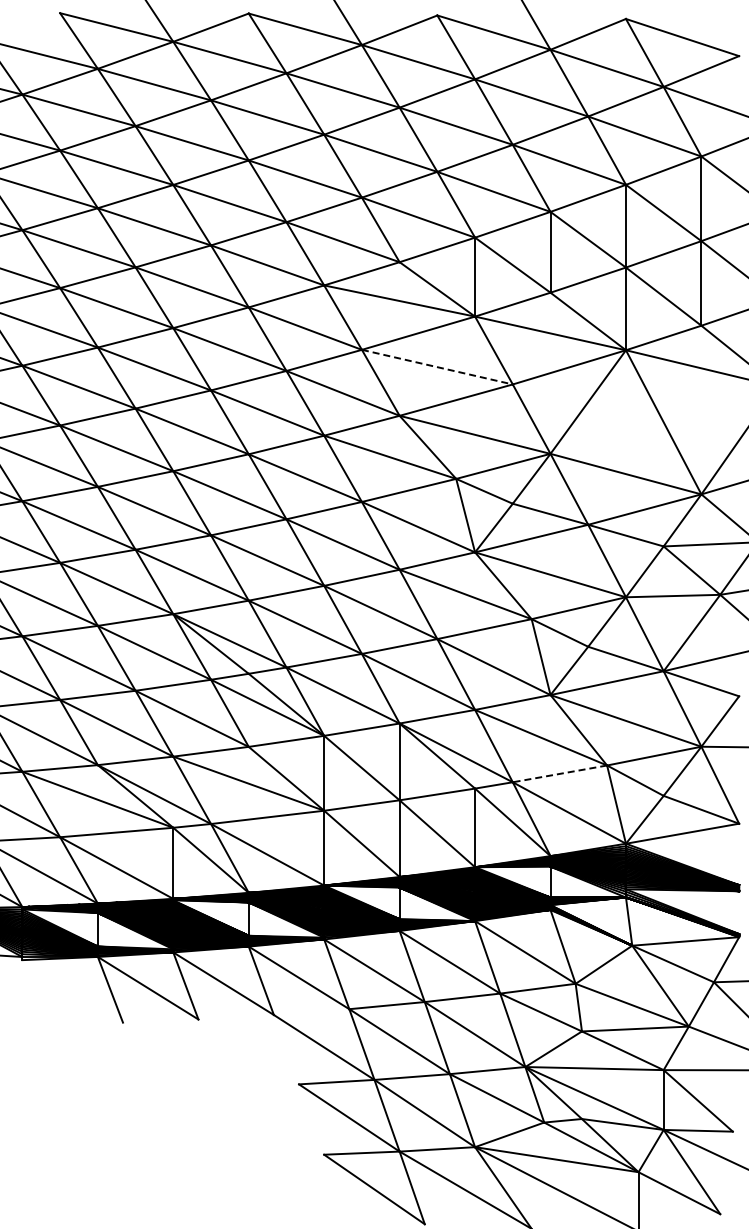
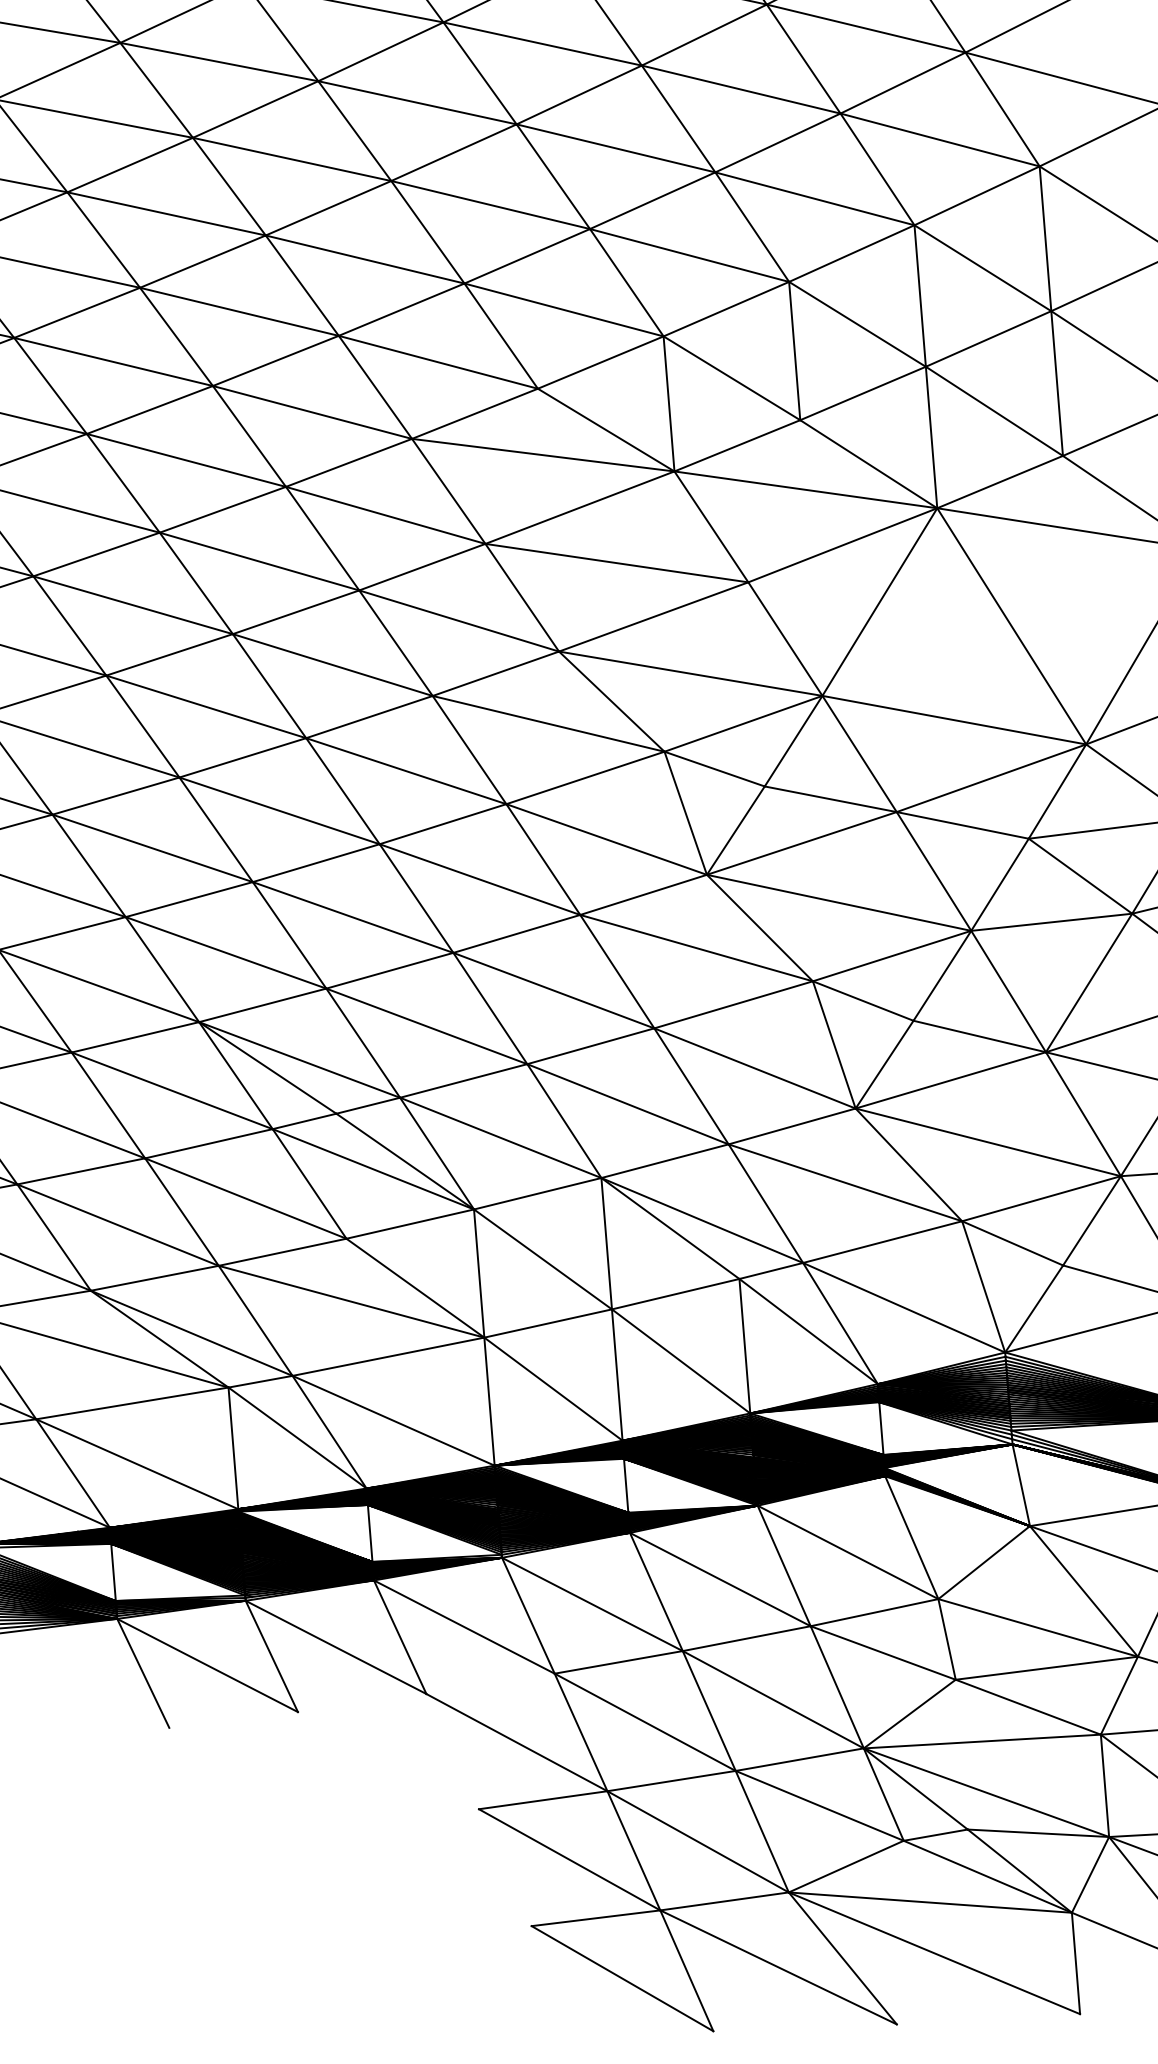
line: (437, 367) -> (617, 563), dashed -> solid
line: (559, 773) -> (881, 1241), dashed -> solid

